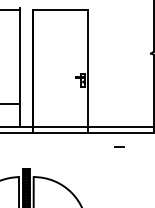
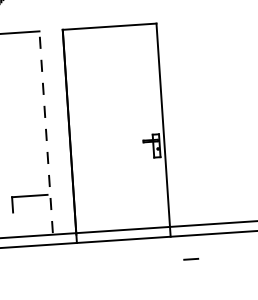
line: (19, 66) -> (45, 129), solid -> dashed
line: (119, 146) -> (191, 258), moved

